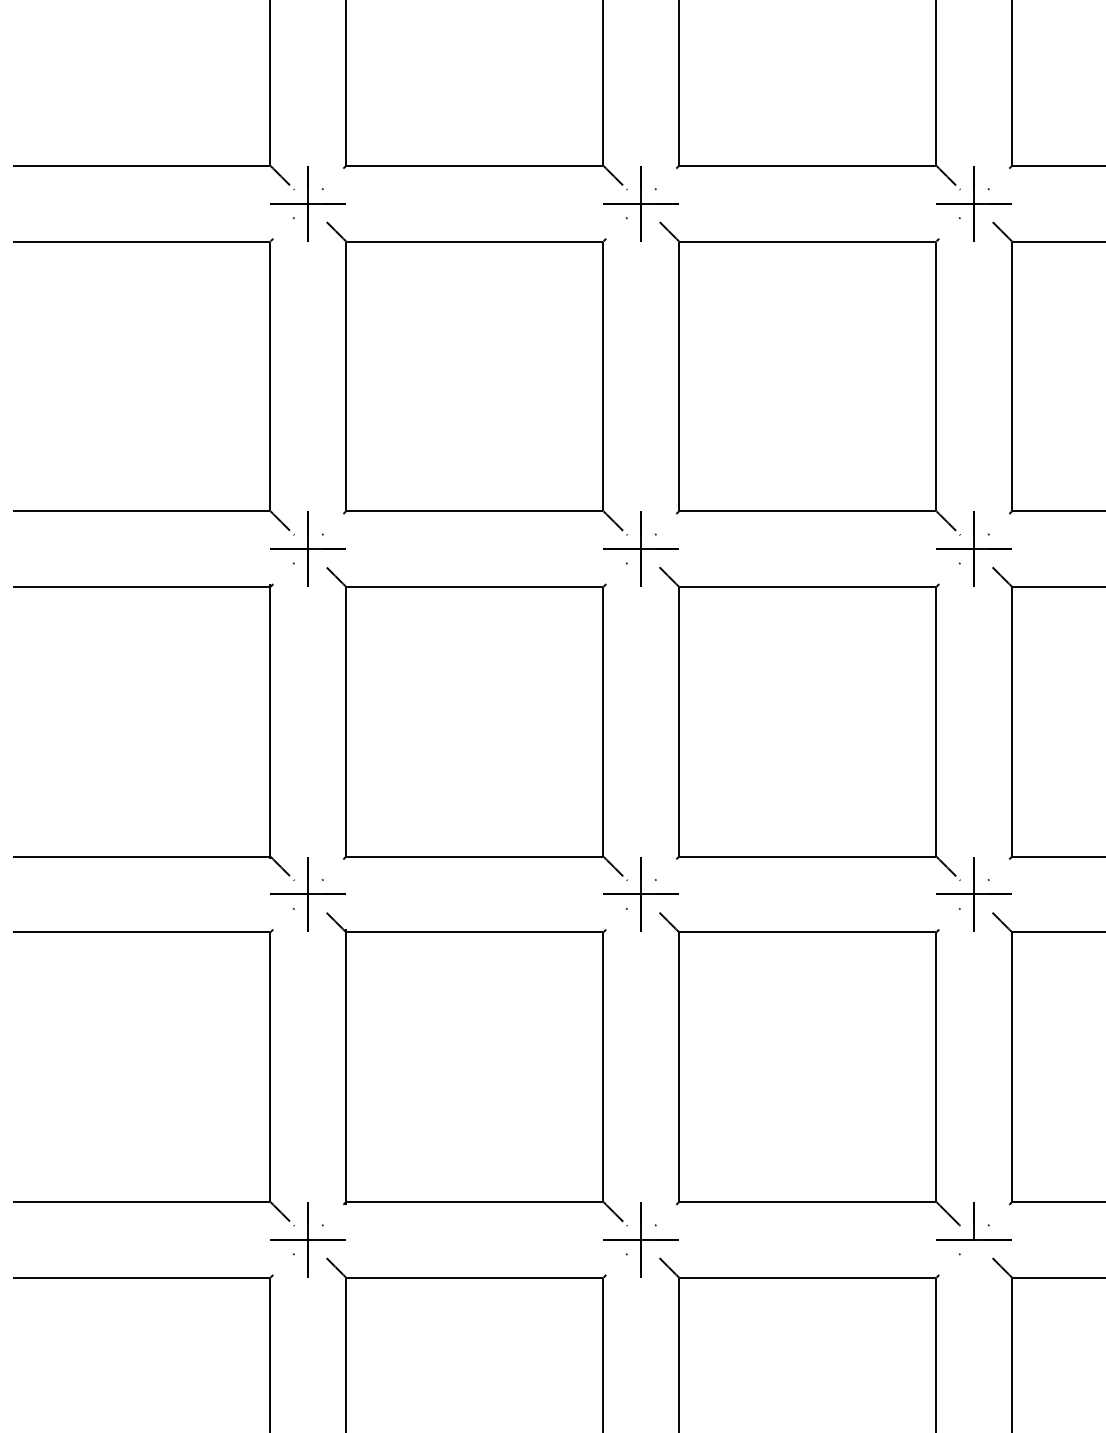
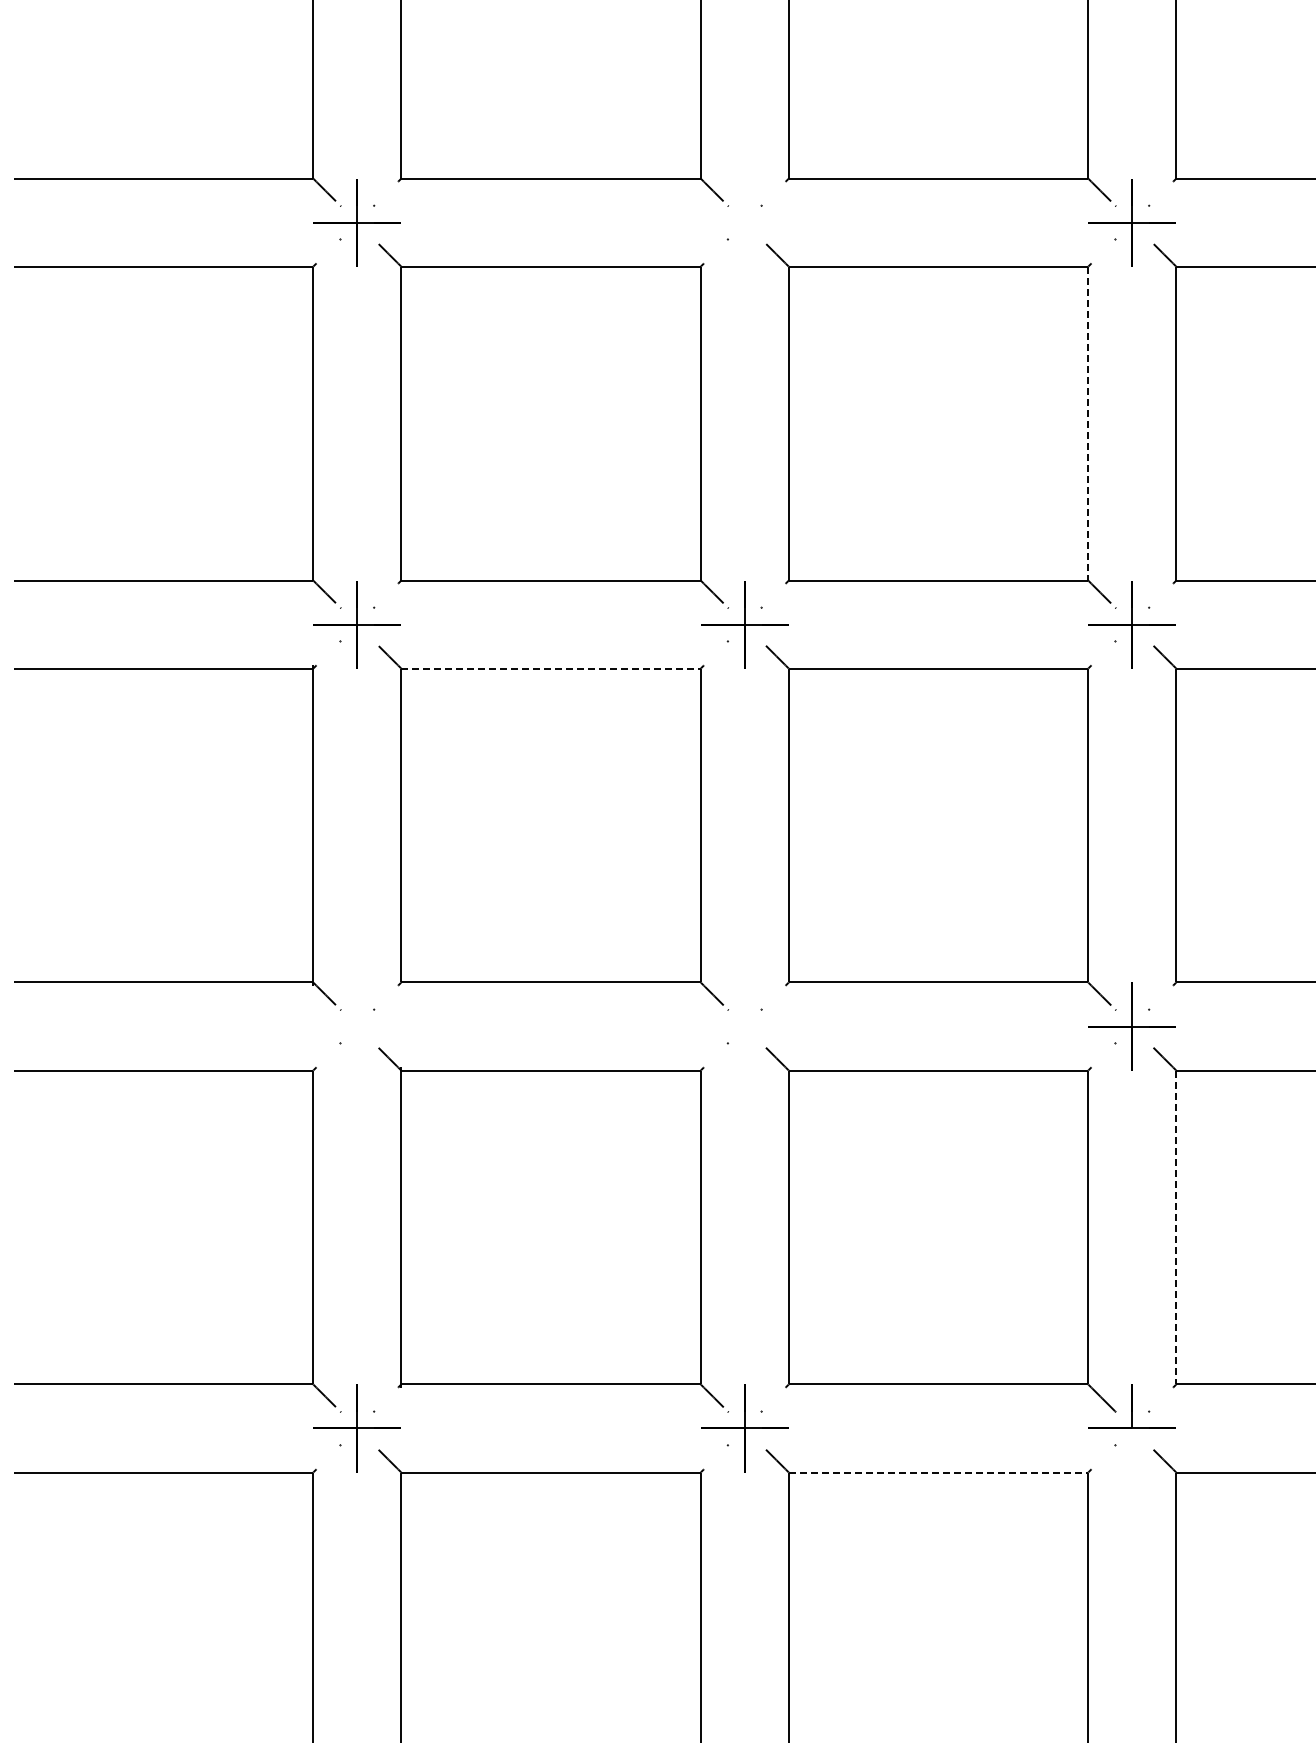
part: (641, 203) -> (744, 222), removed
line: (936, 376) -> (1088, 423), solid -> dashed
line: (475, 586) -> (551, 668), solid -> dashed
part: (307, 894) -> (356, 1026), removed
part: (641, 894) -> (744, 1026), removed
line: (1012, 1067) -> (1176, 1227), solid -> dashed
line: (807, 1277) -> (938, 1472), solid -> dashed

